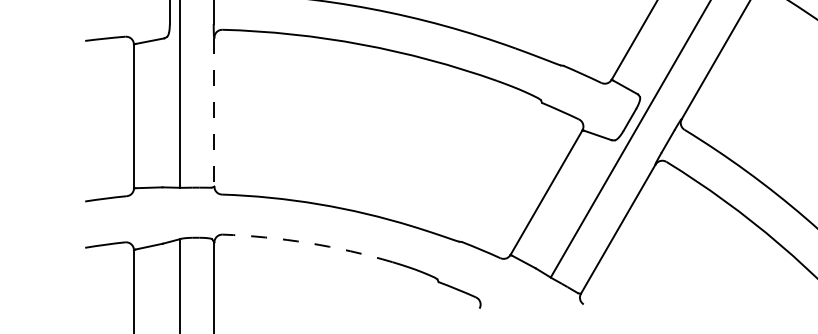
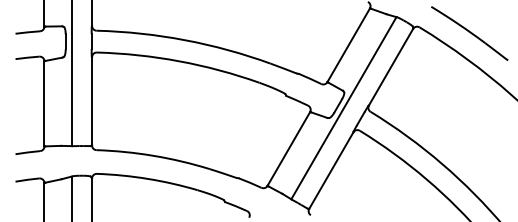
line: (215, 112) -> (92, 101), dashed -> solid
arc: (307, 242) -> (147, 178), dashed -> solid

